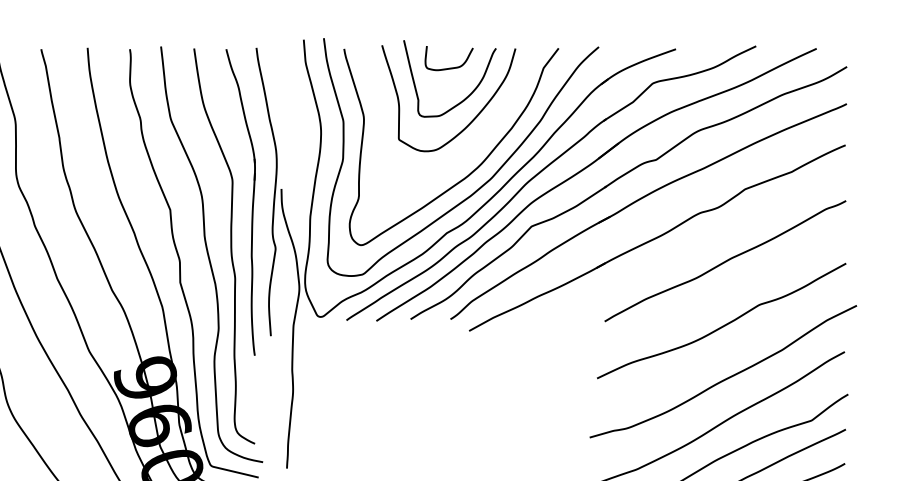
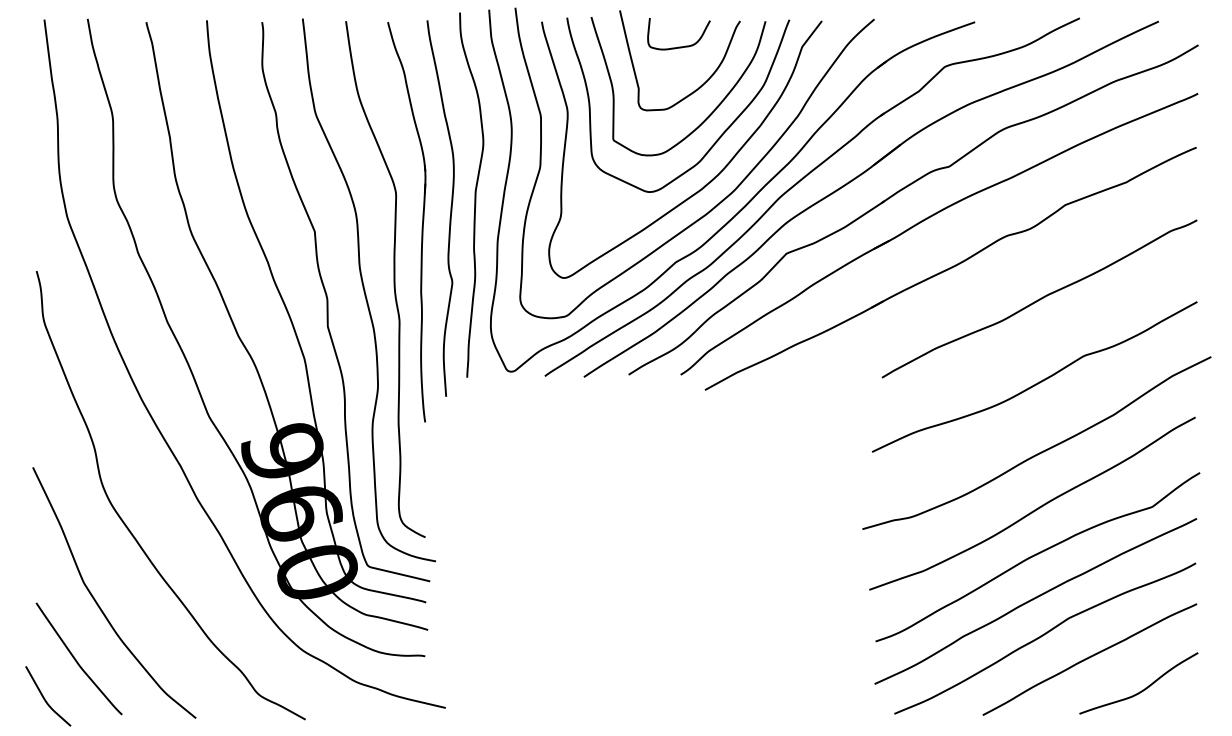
curve: (479, 137) -> (718, 137), added
curve: (292, 328) -> (474, 194), moved

